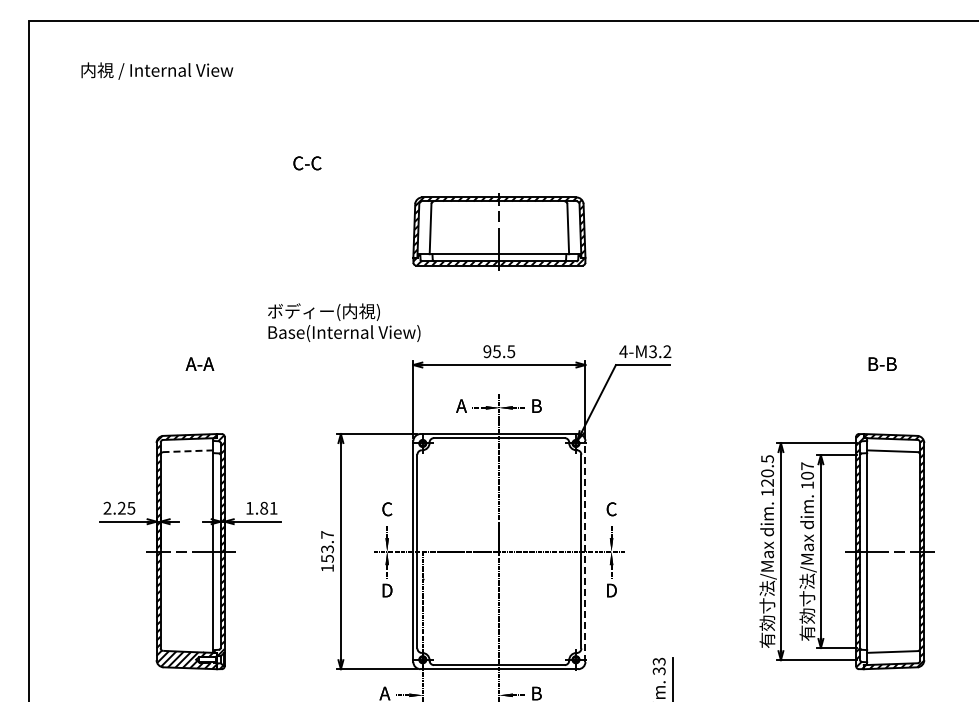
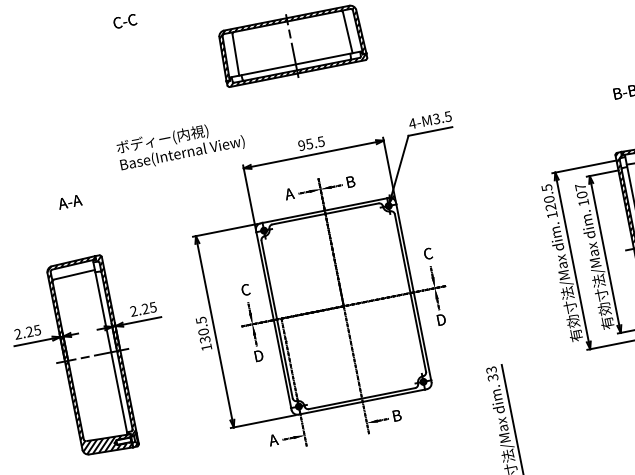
text: (667, 351) -> (448, 116), 4-M3.2 -> 4-M3.5
line: (187, 451) -> (73, 275), dashed -> solid
text: (261, 507) -> (143, 308), 1.81 -> 2.25
text: (327, 546) -> (203, 329), 153.7 -> 130.5
line: (585, 551) -> (413, 292), dashed -> solid

